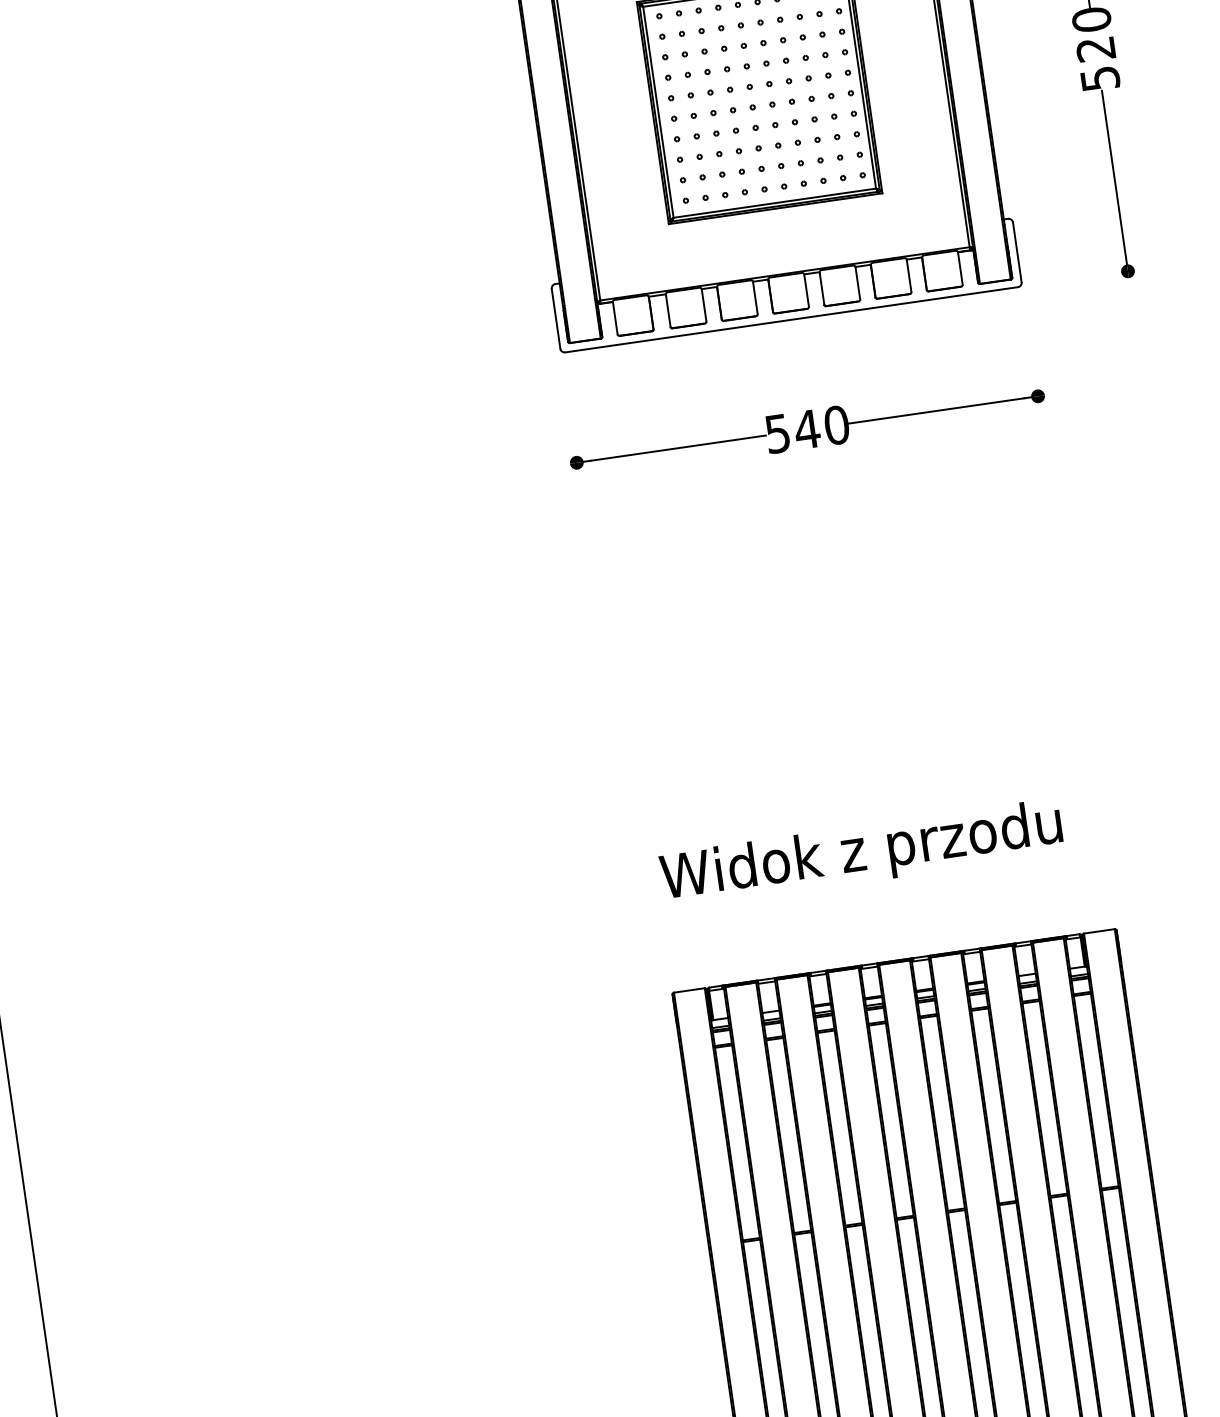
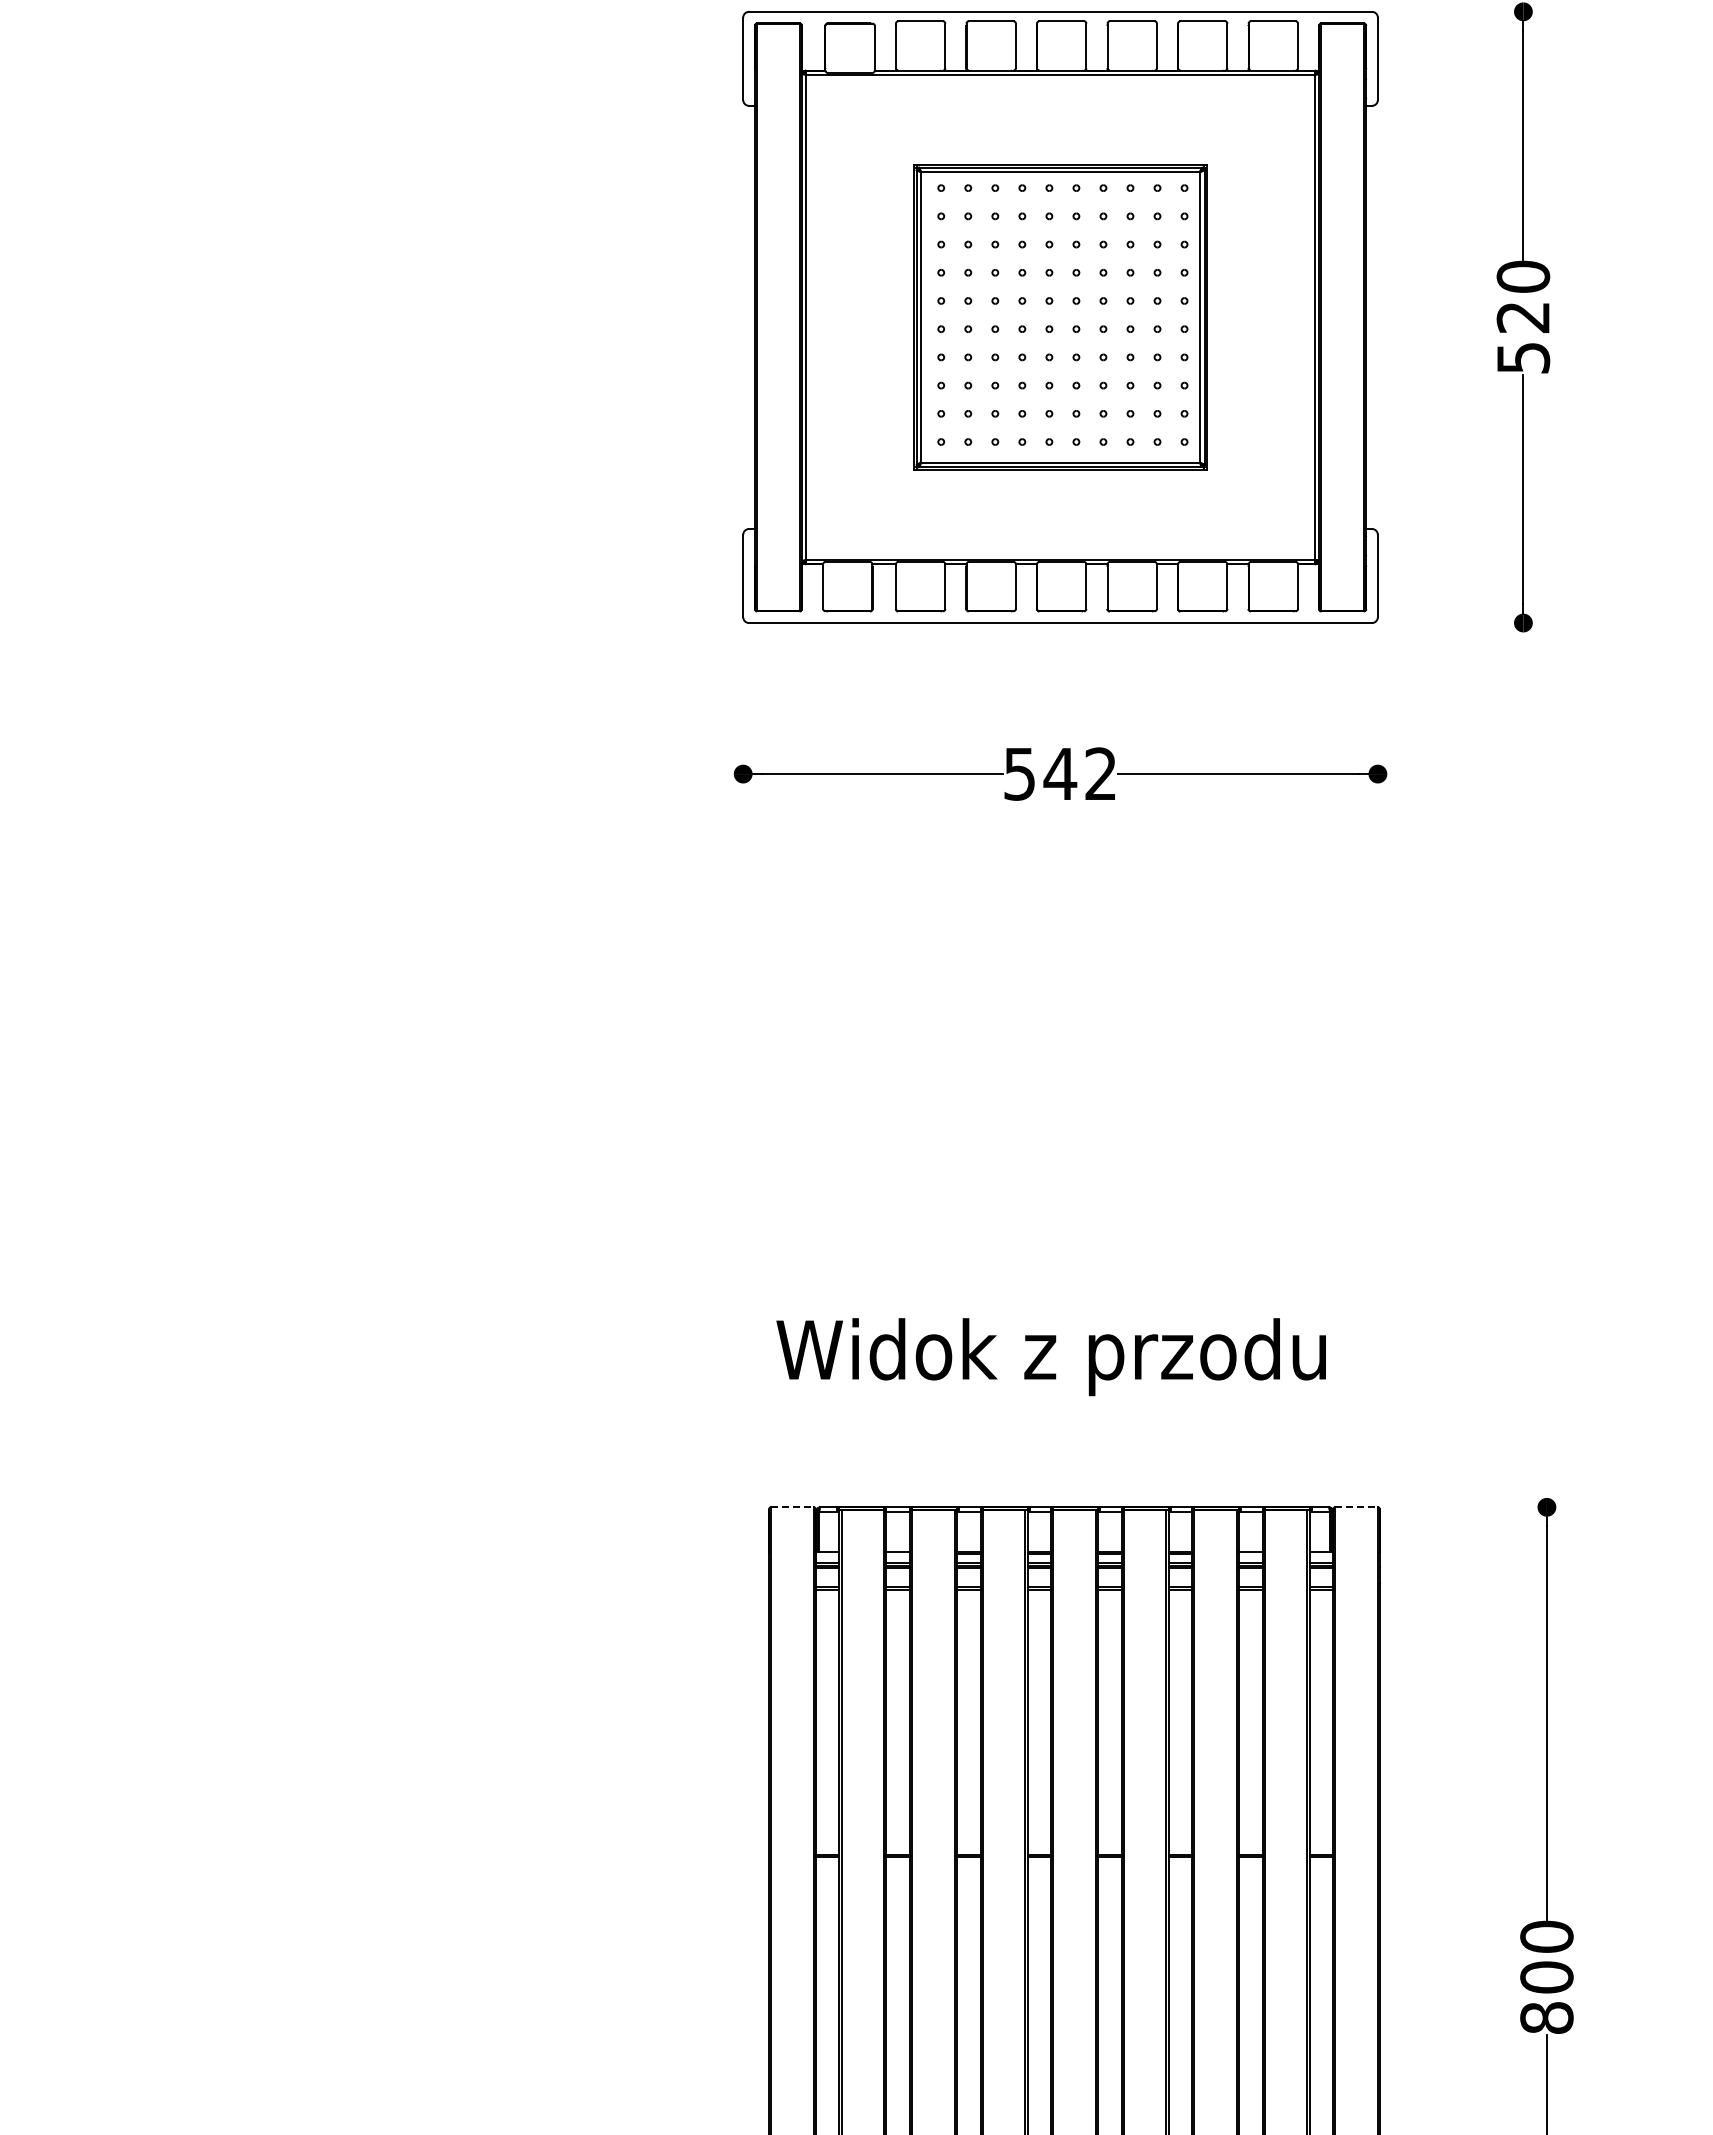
text: (837, 424) -> (1101, 773), 540 -> 542
line: (1100, 931) -> (1357, 1507), solid -> dashed
line: (689, 990) -> (792, 1507), solid -> dashed

